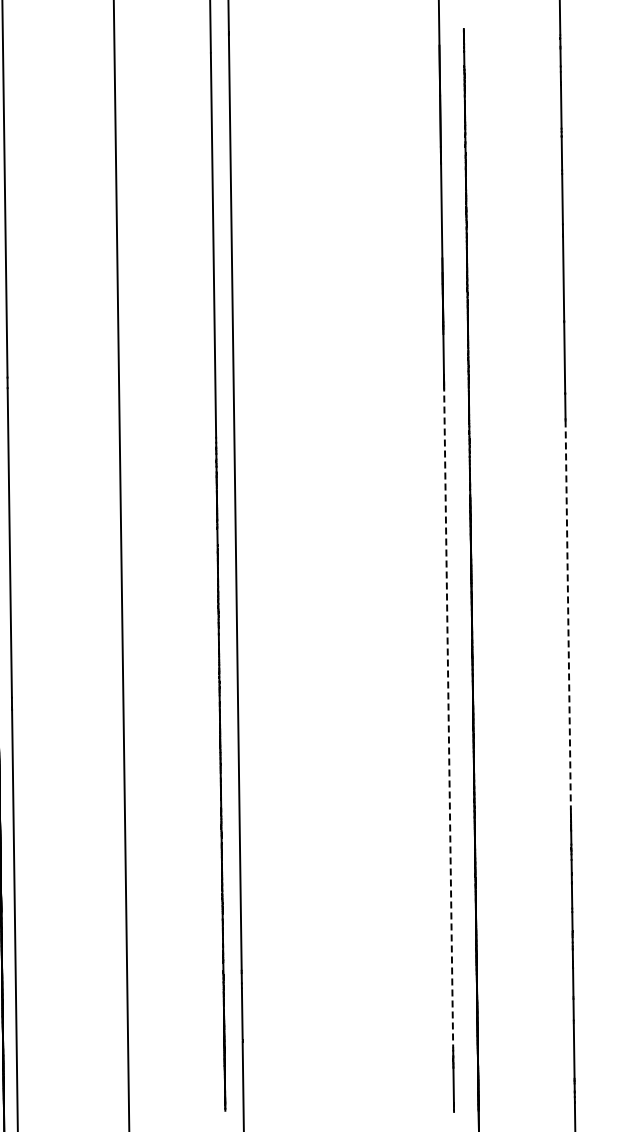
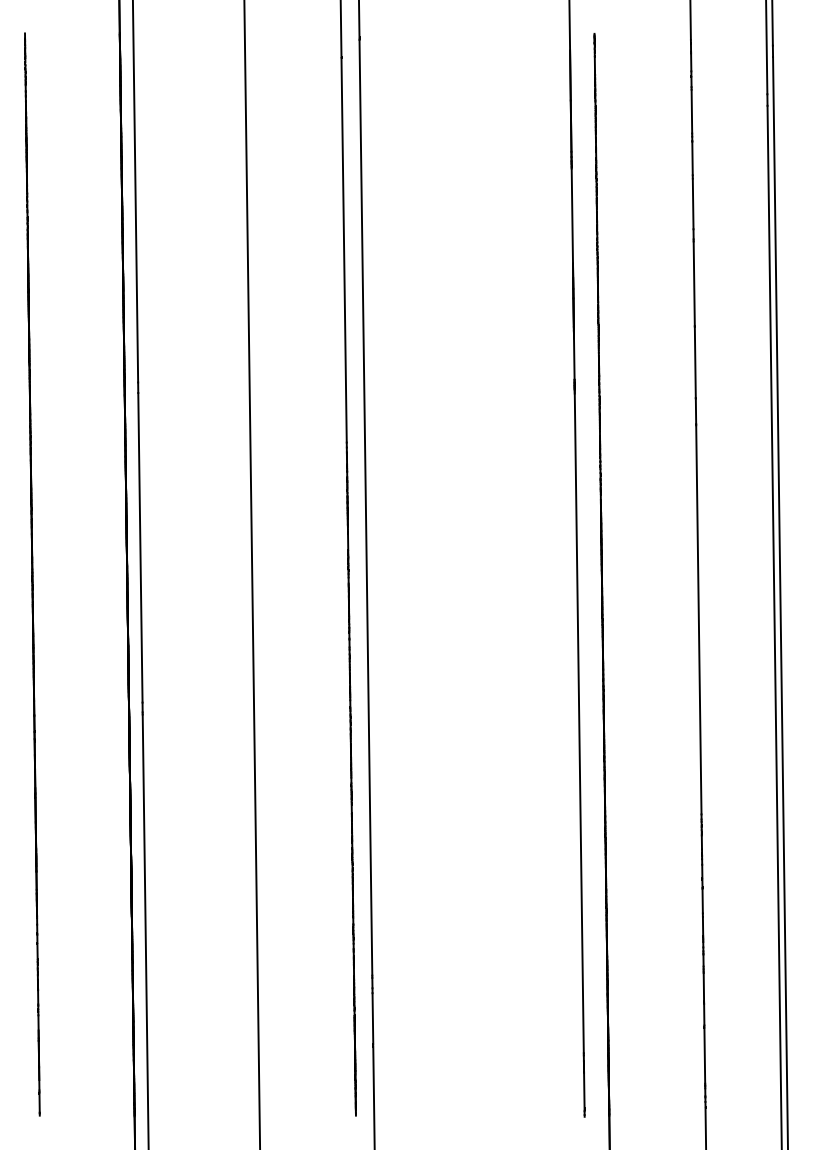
line: (567, 614) -> (698, 619), dashed -> solid
line: (448, 716) -> (579, 721), dashed -> solid

